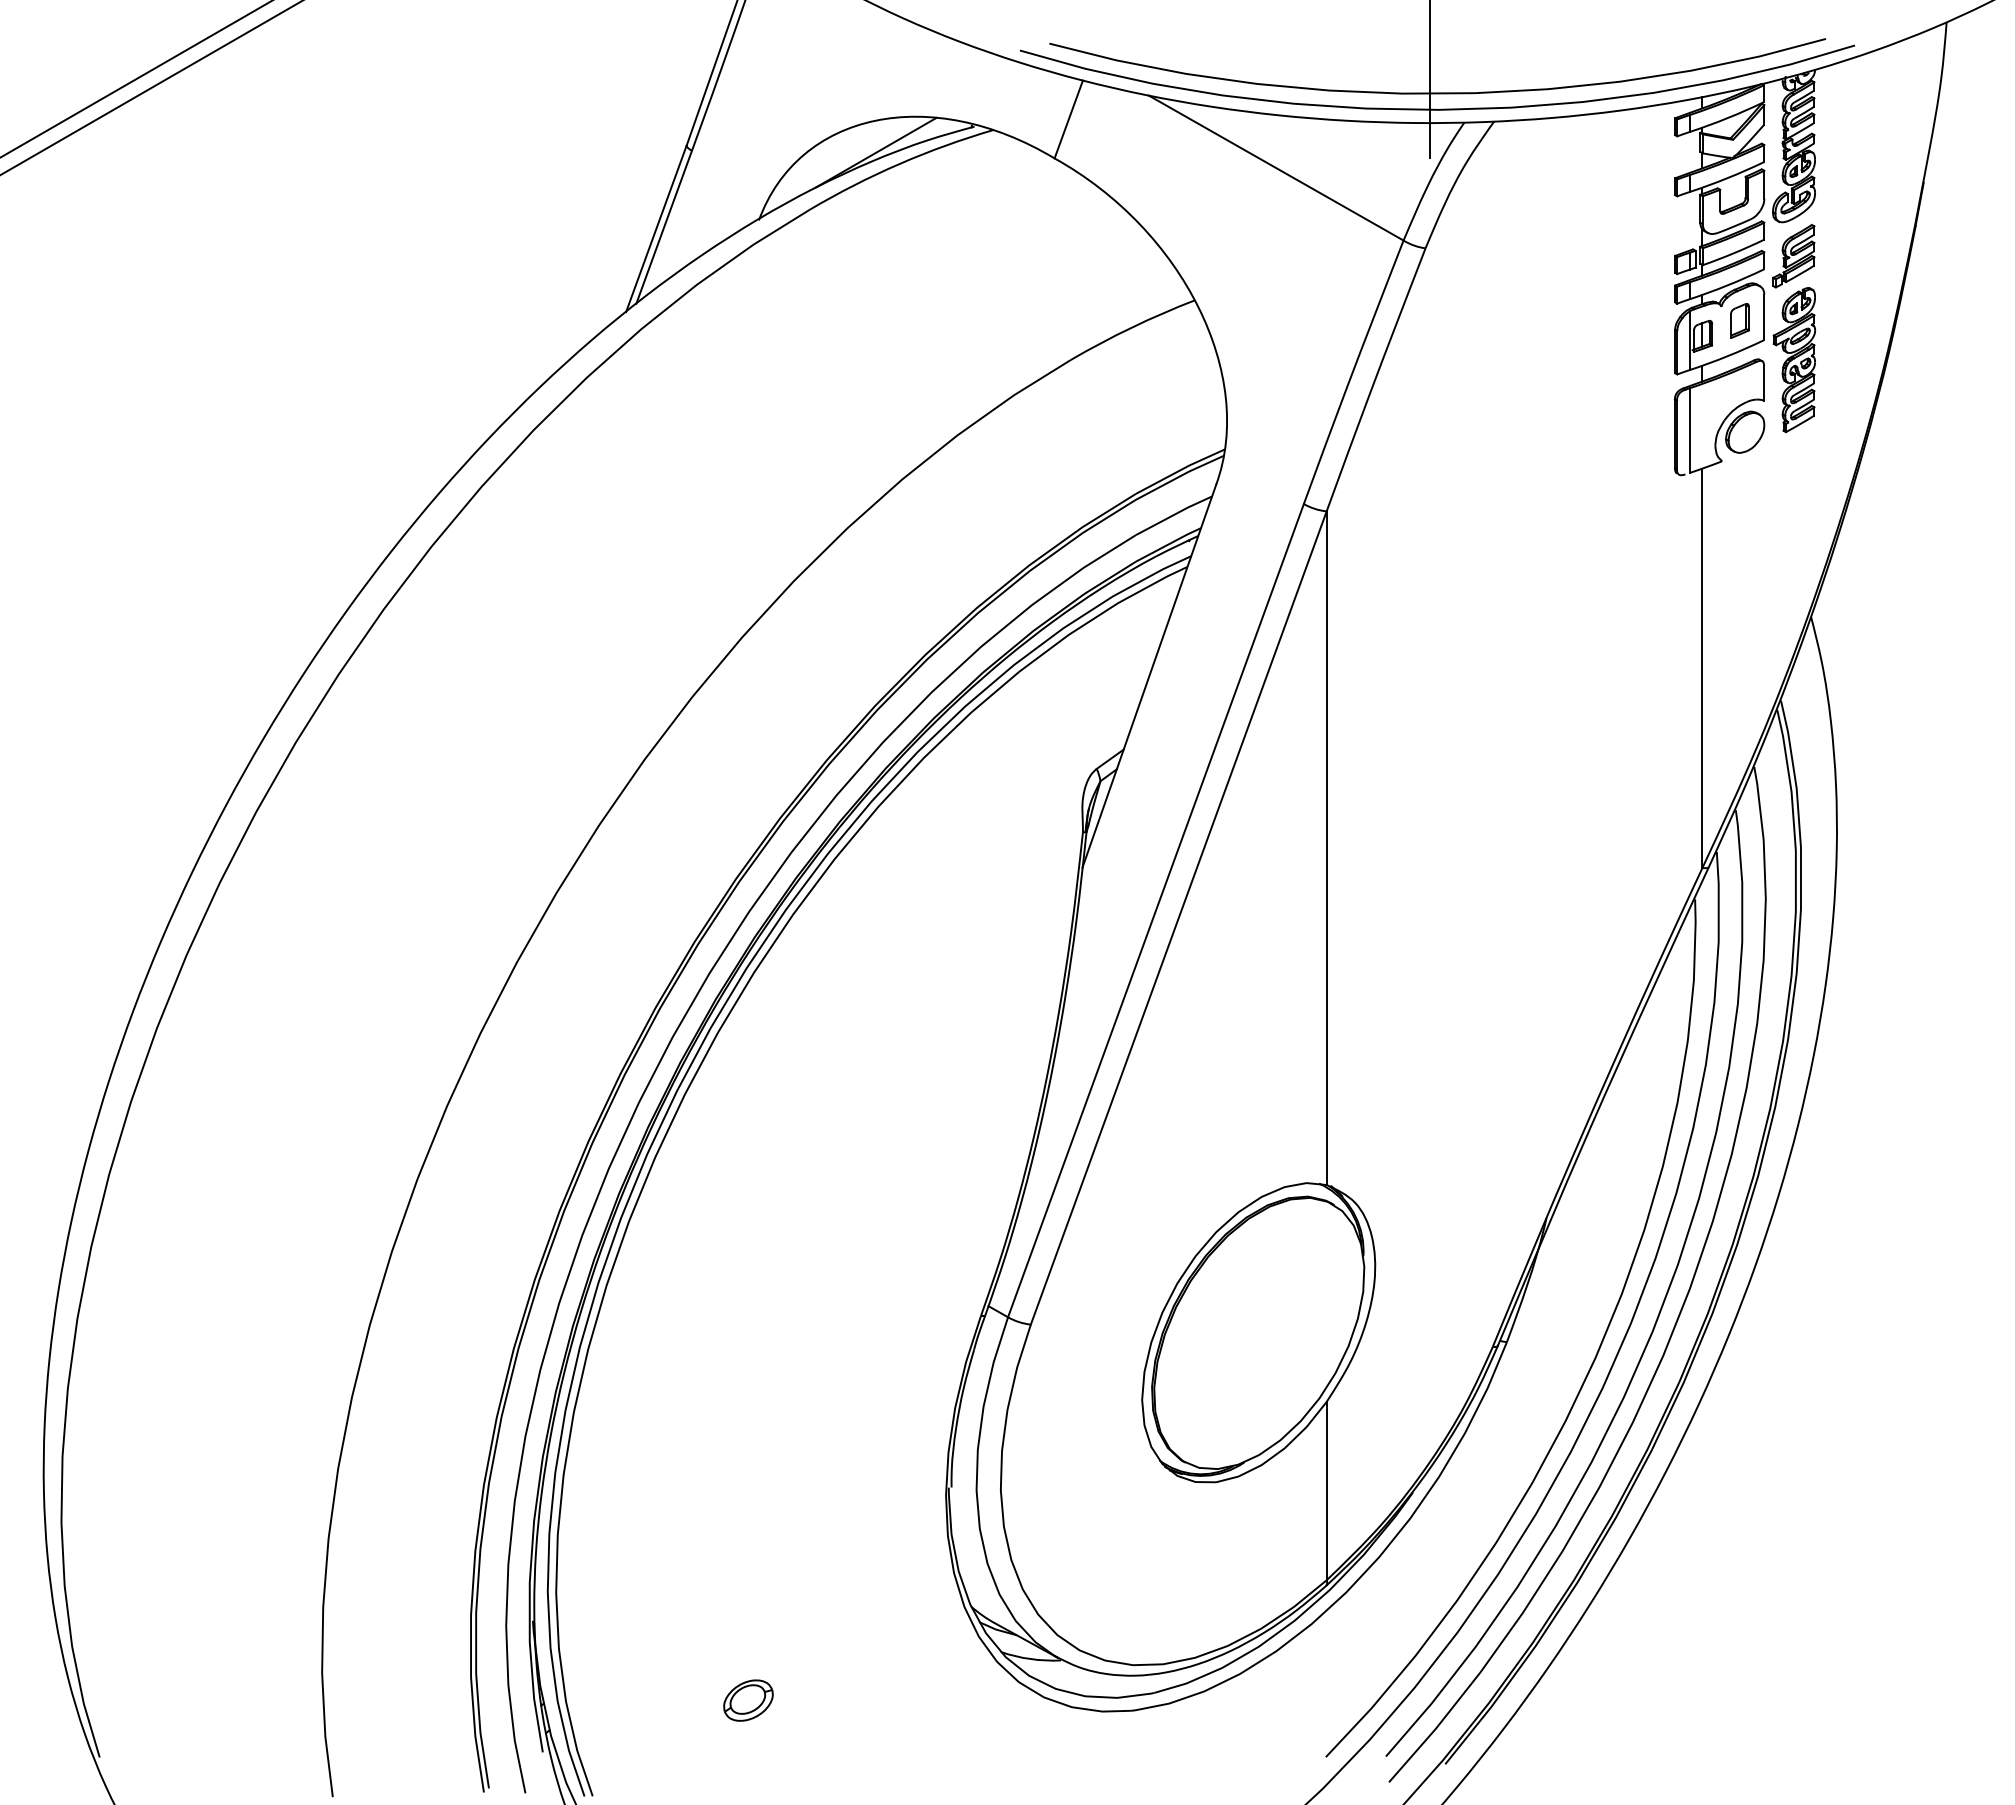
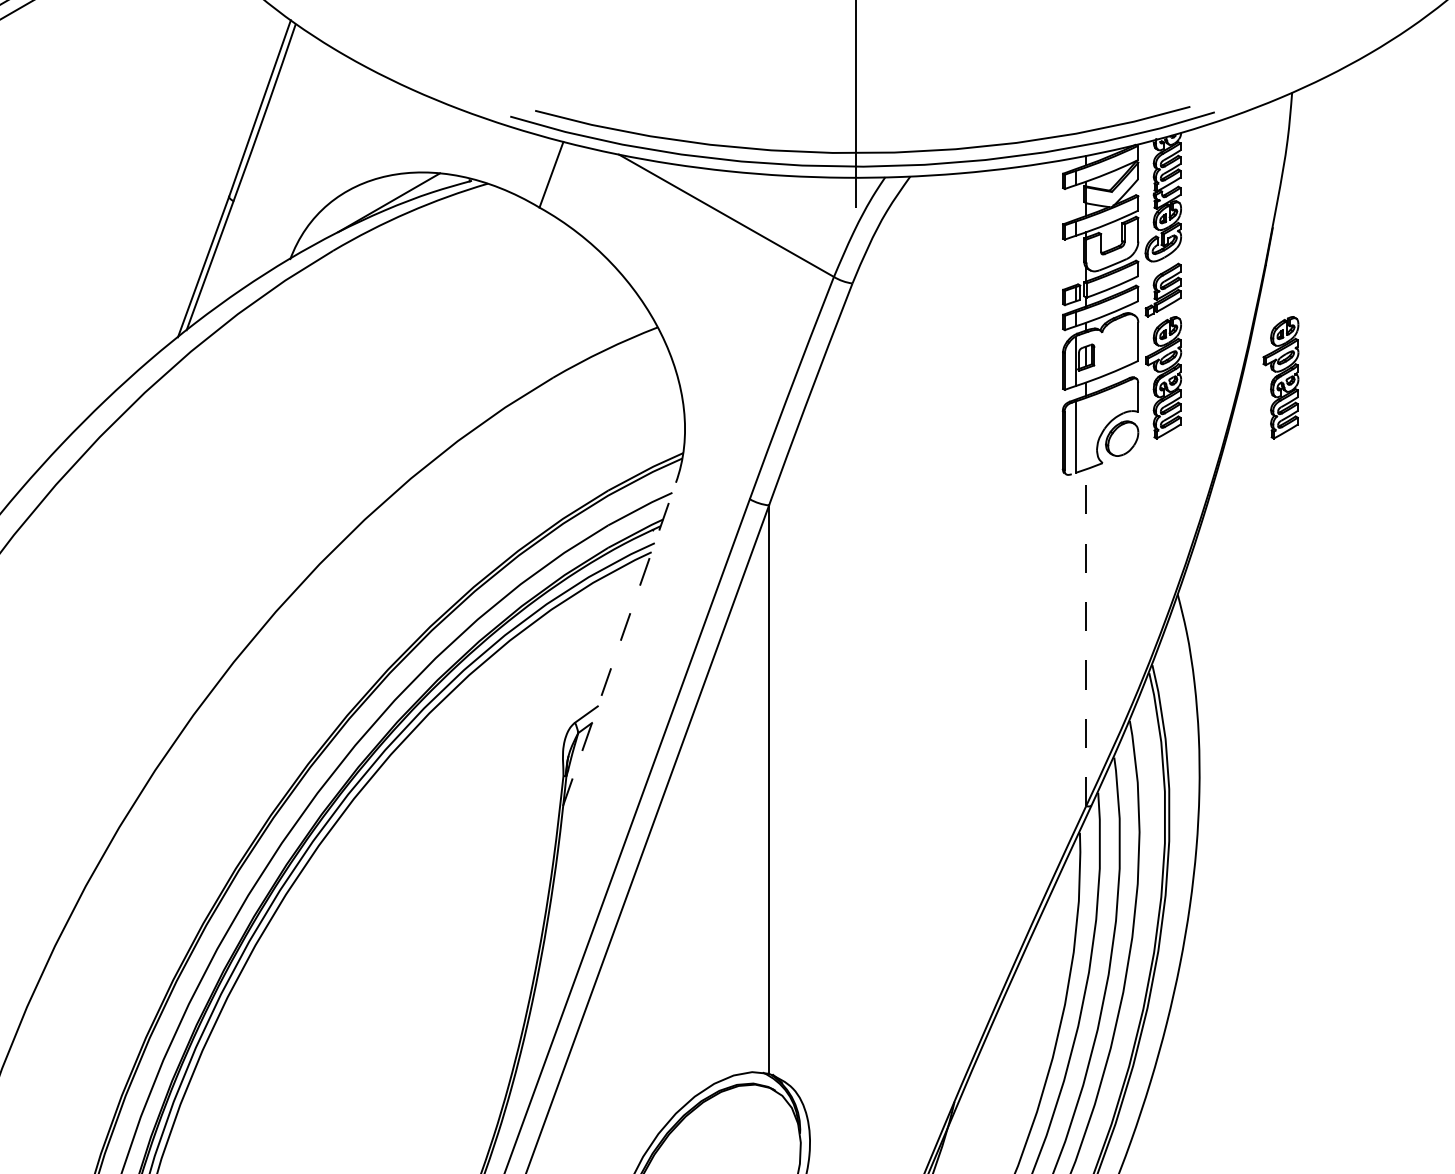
part: (1739, 320) -> (1117, 344), removed
part: (1933, 360) -> (1281, 378), added
line: (1702, 668) -> (1086, 637), solid -> dashed
line: (1149, 676) -> (619, 644), solid -> dashed

